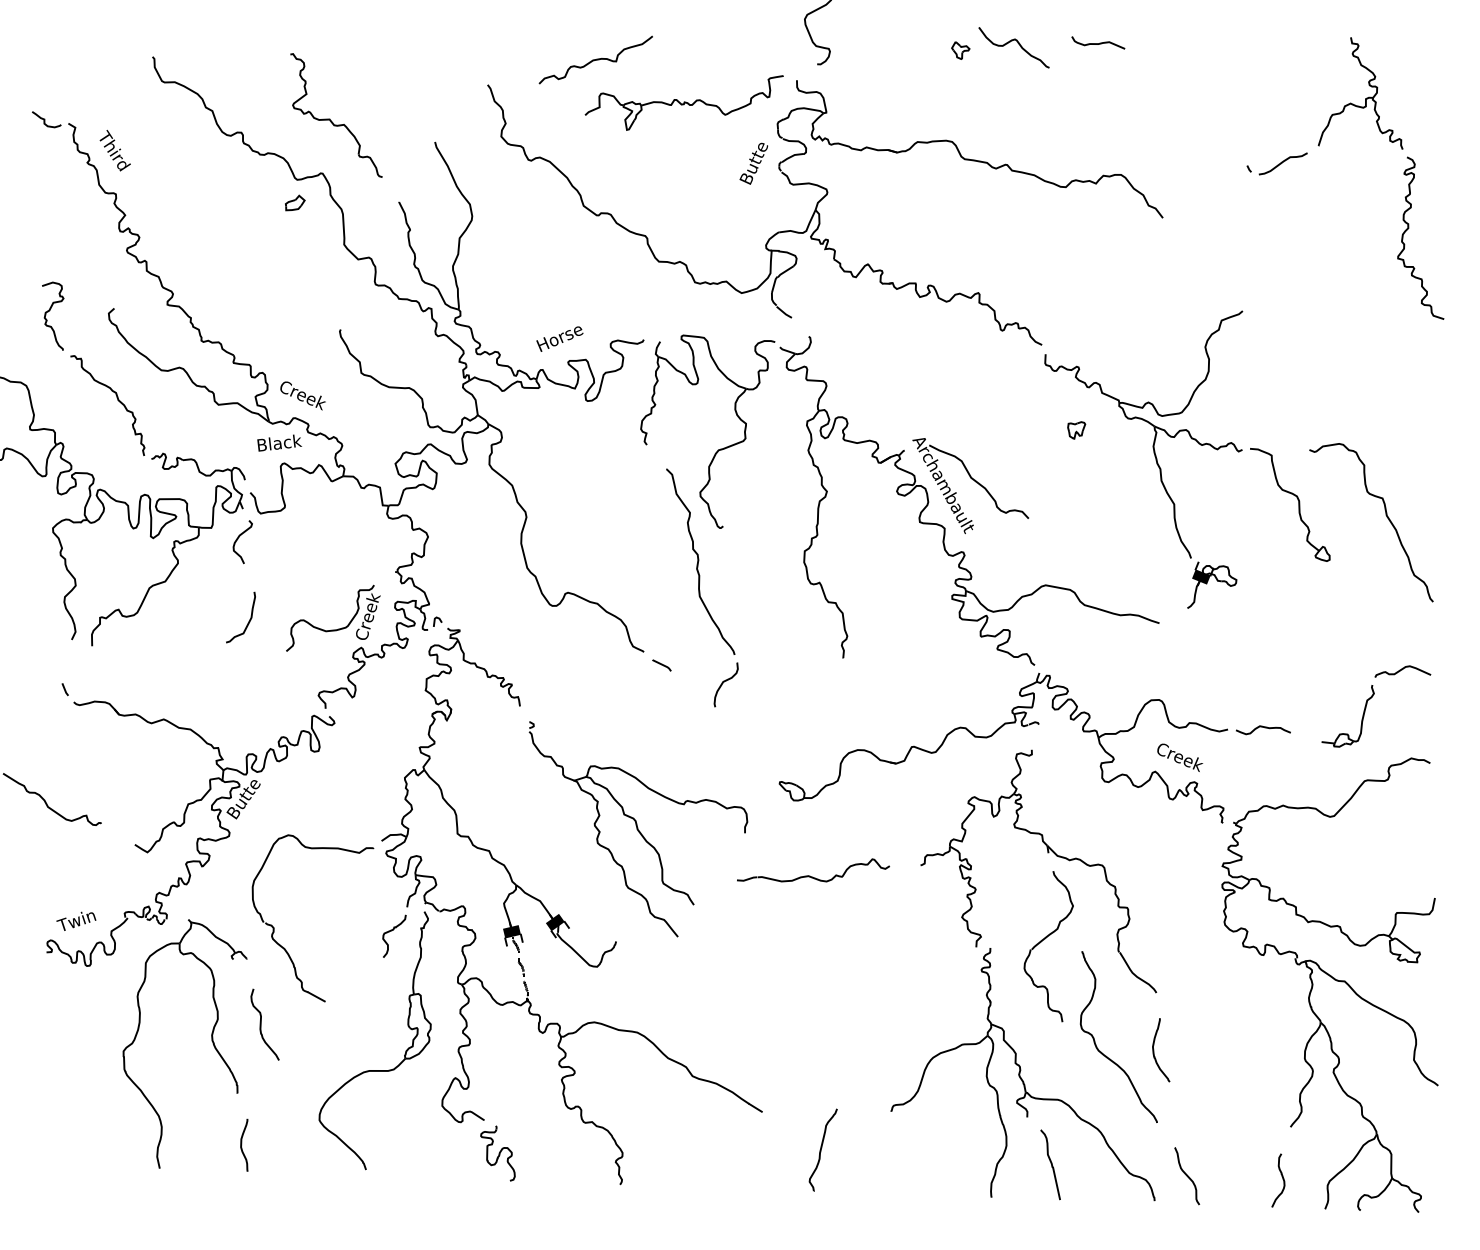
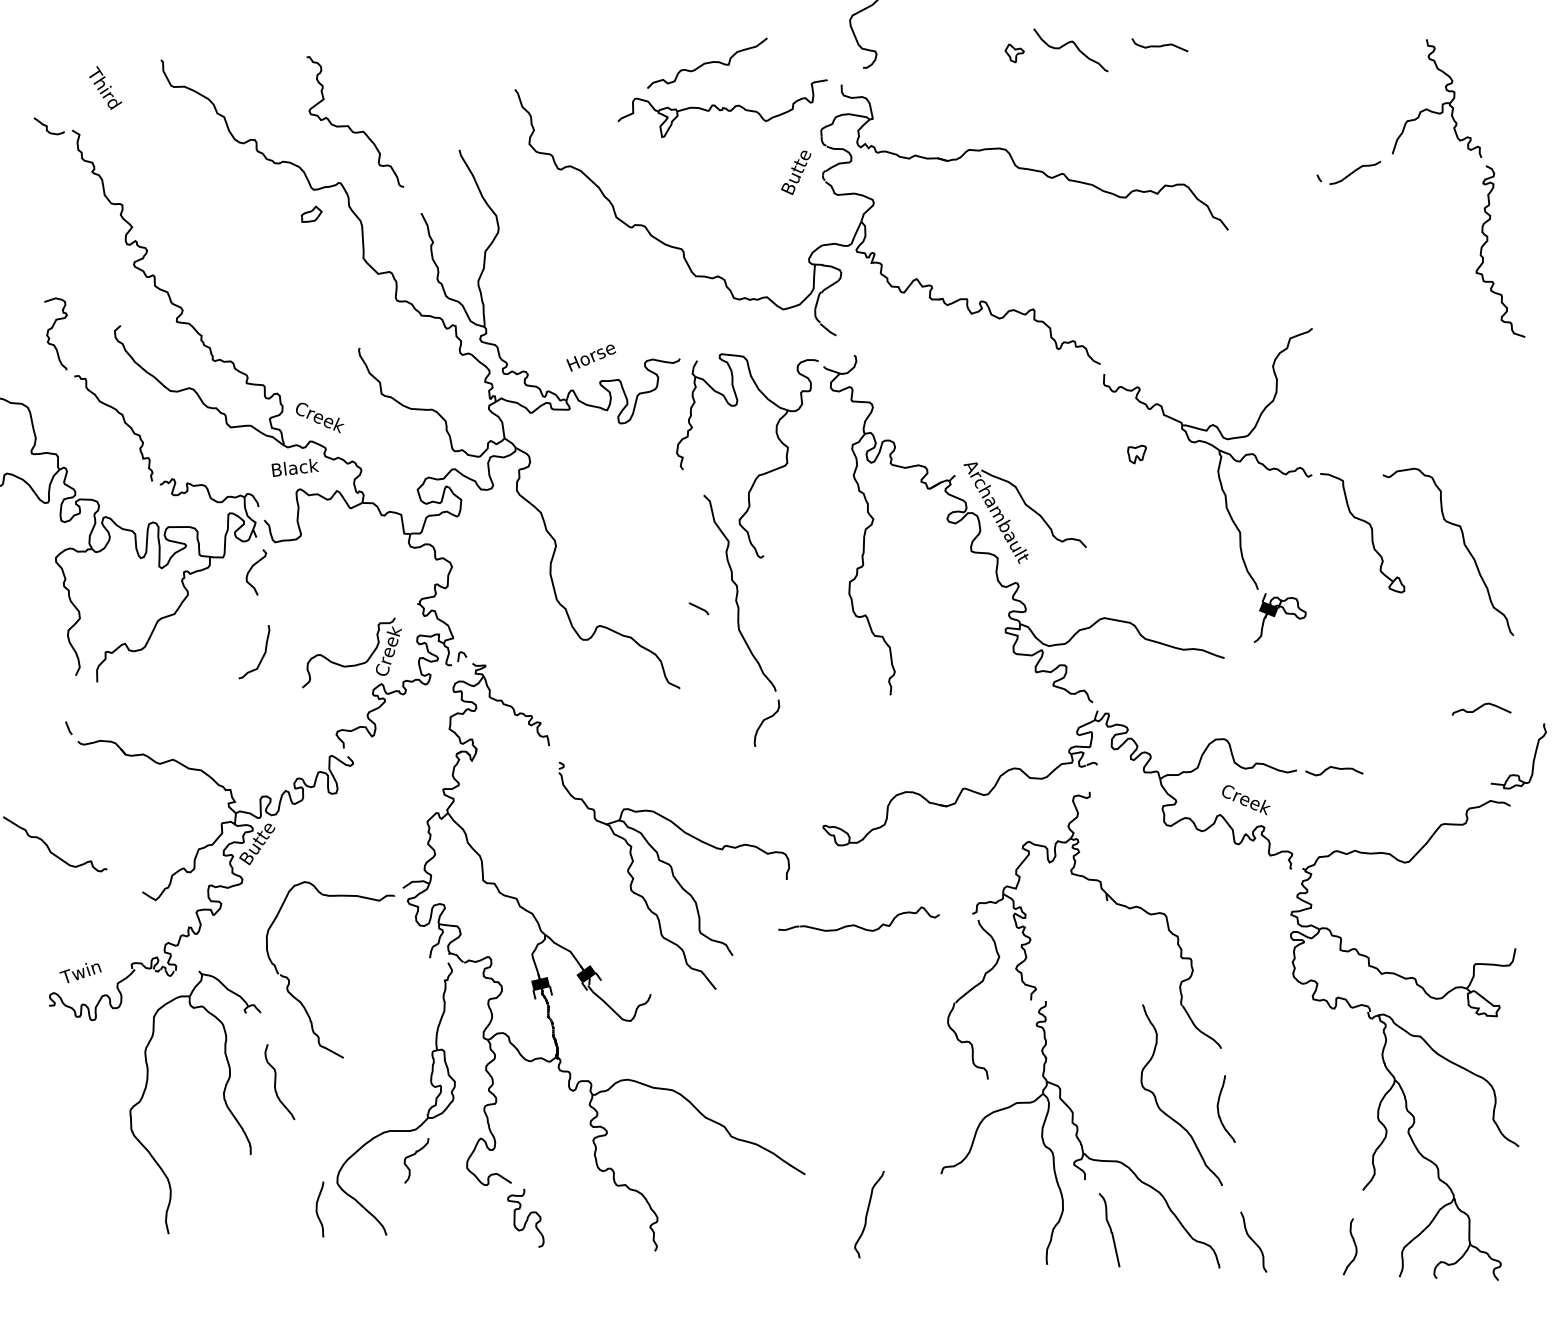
curve: (596, 59) -> (707, 62), moved
text: (115, 150) -> (105, 87), moved
line: (661, 665) -> (698, 608), moved
part: (1361, 721) -> (1532, 761), moved
part: (394, 936) -> (416, 1160), moved
part: (1043, 940) -> (968, 993), moved
curve: (241, 1145) -> (317, 1209), moved

